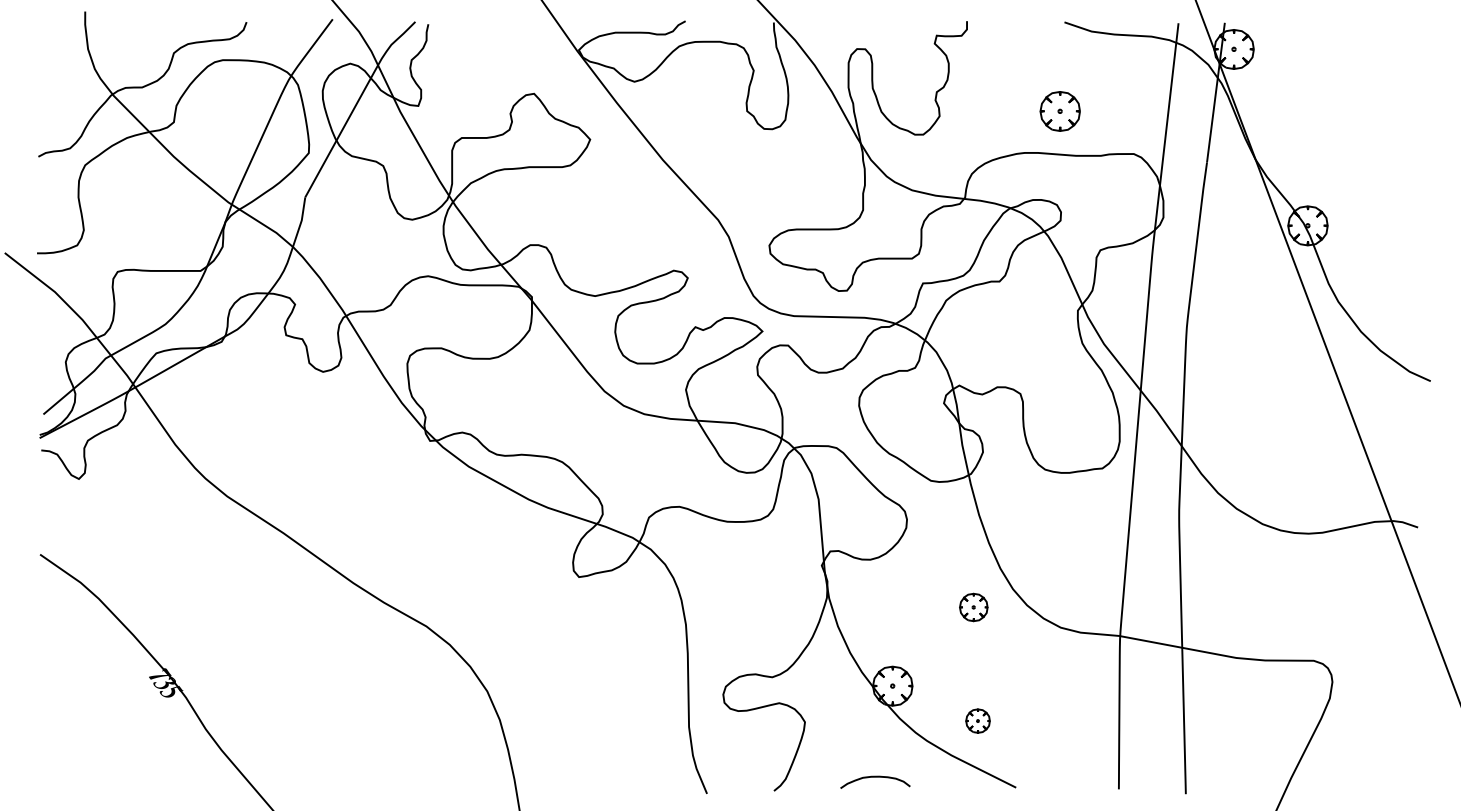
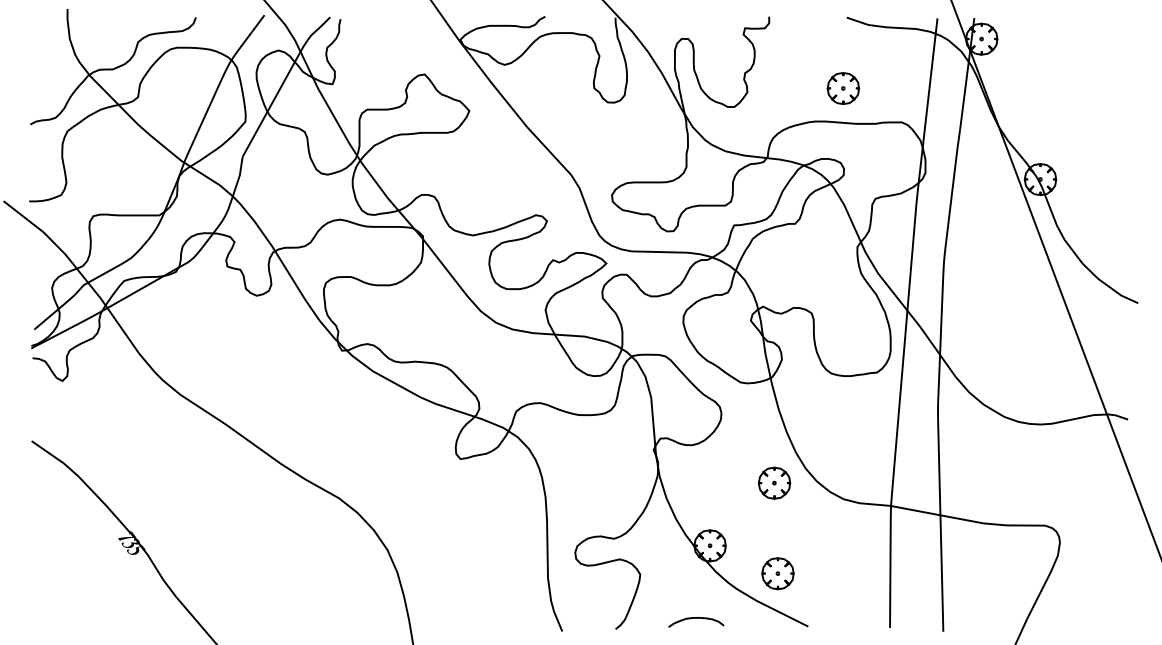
part: (973, 607) -> (774, 483), size x1.43
part: (977, 720) -> (777, 573), size x1.67

